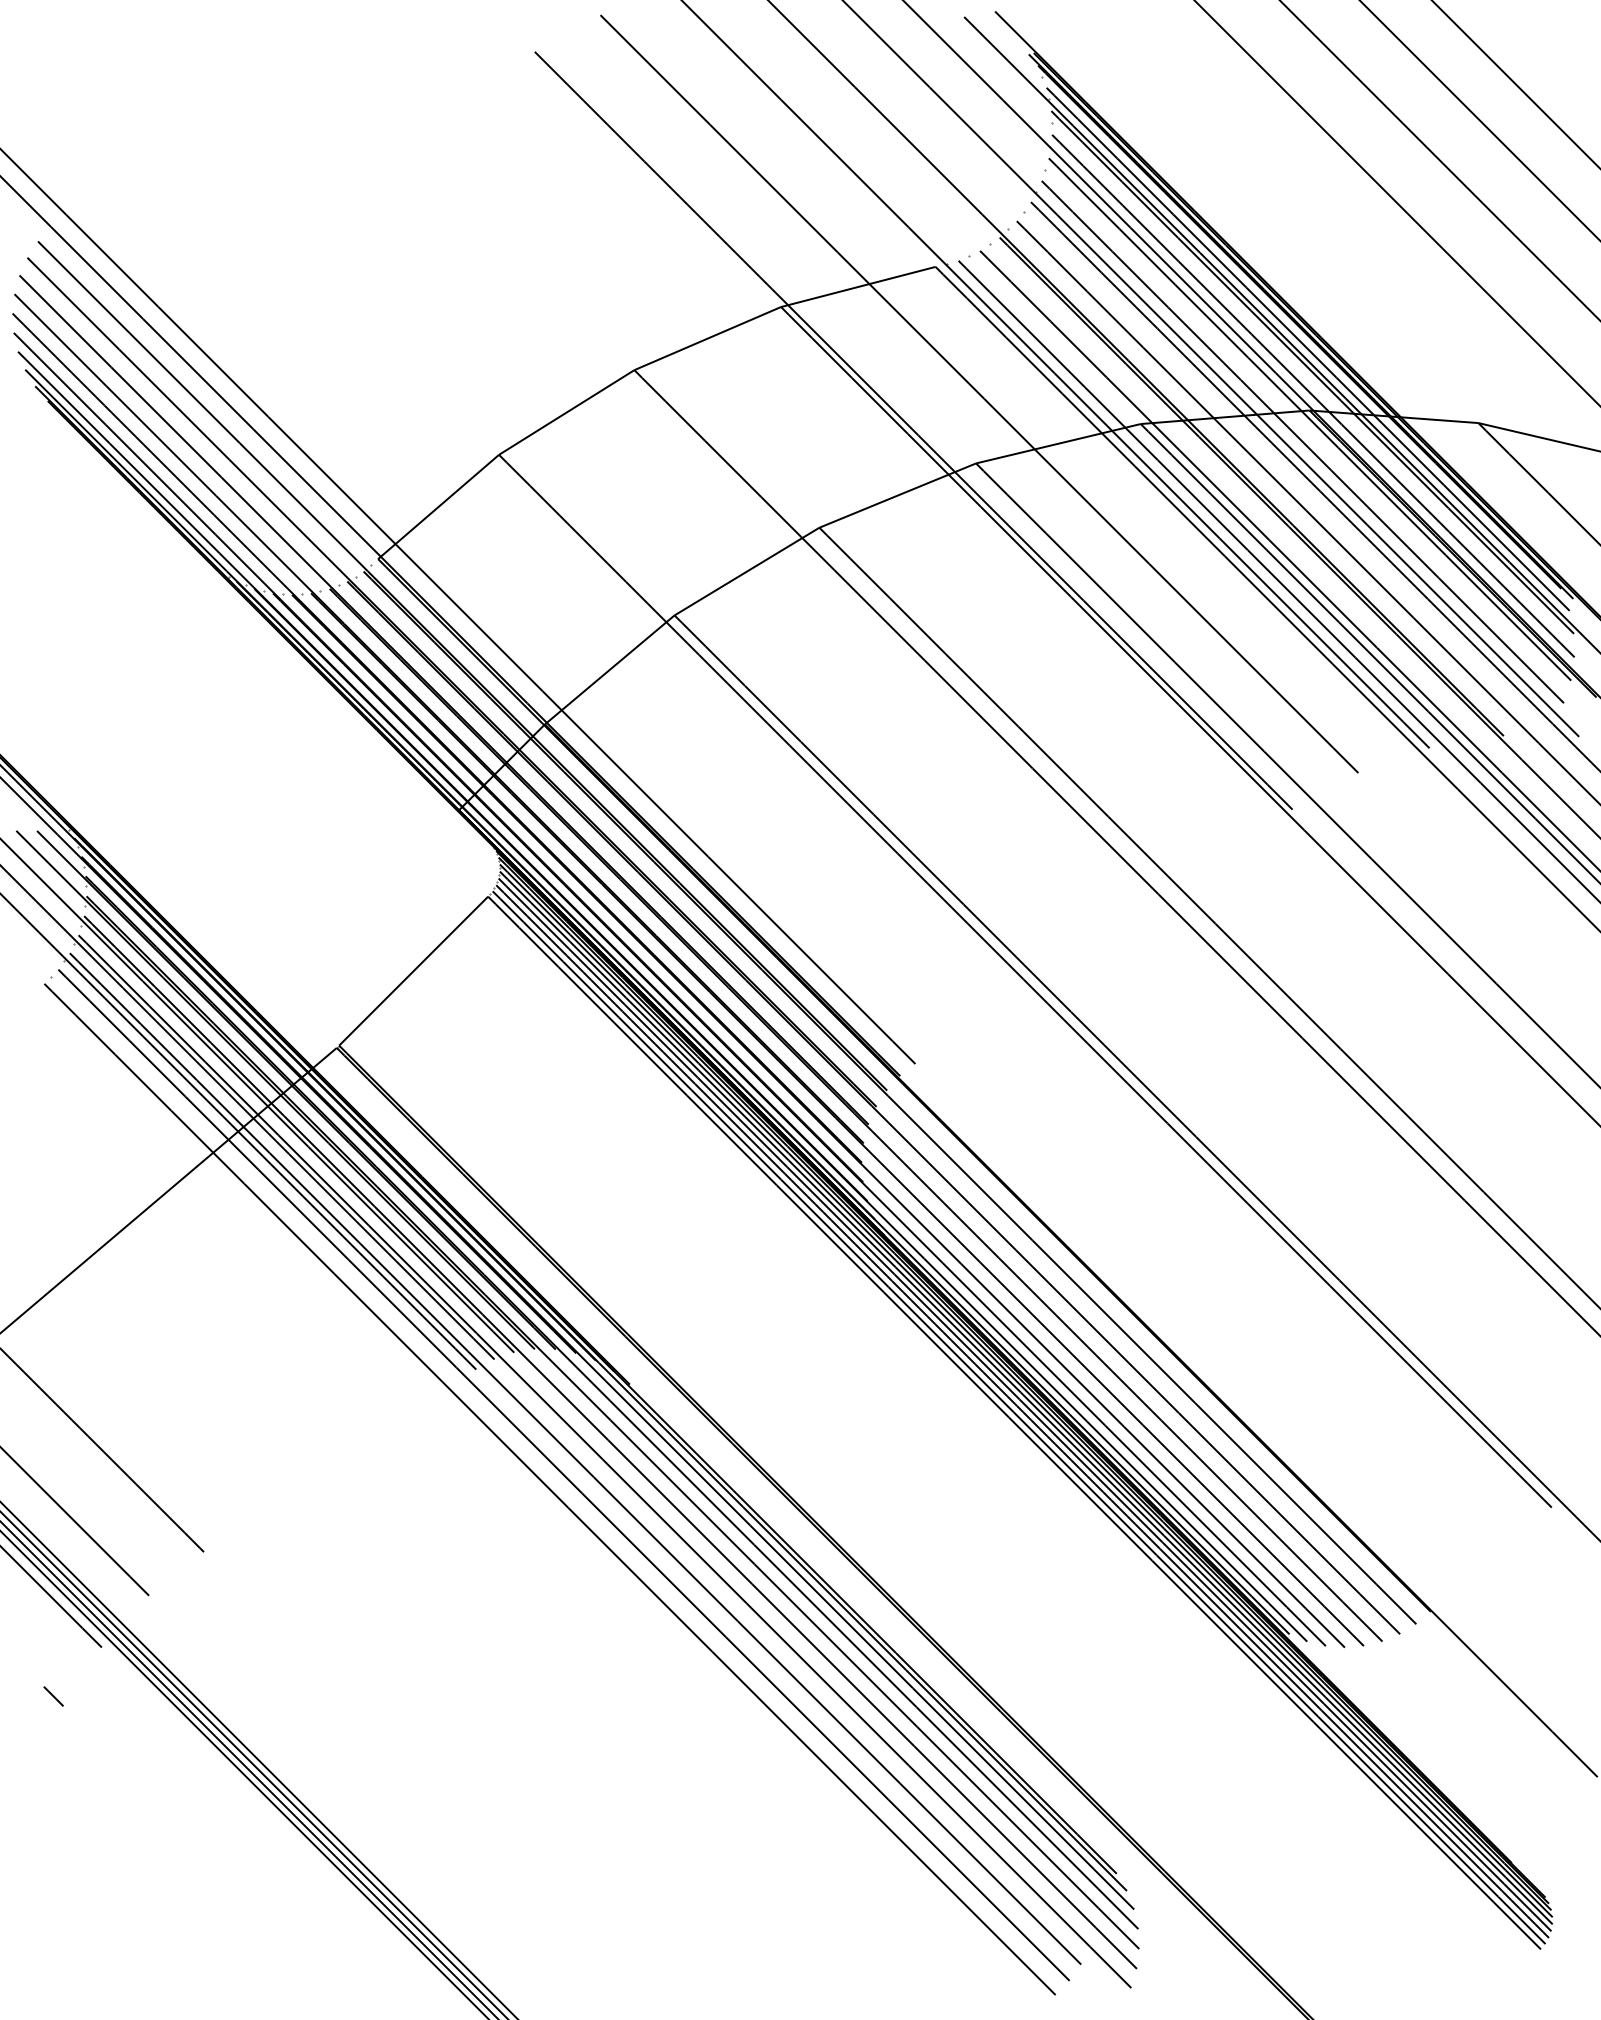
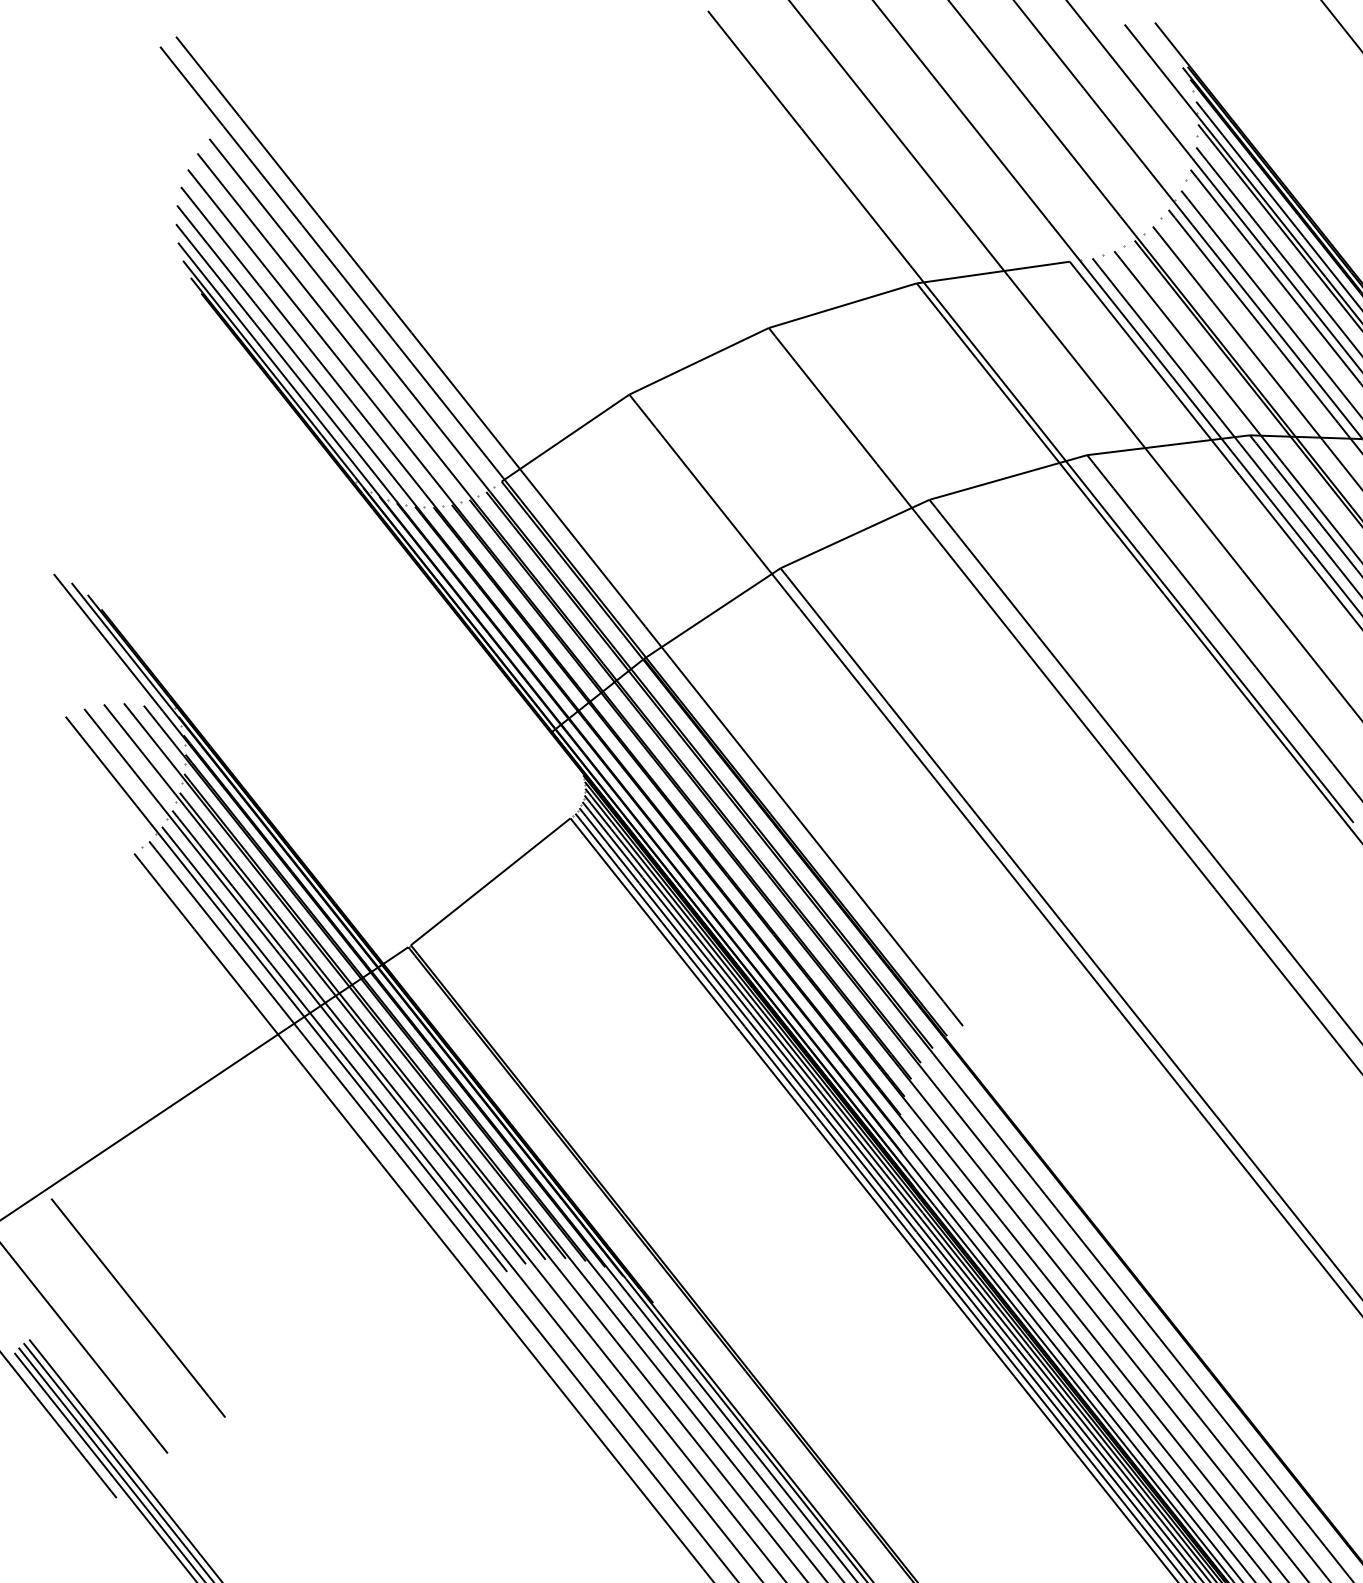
line: (53, 1696) -> (64, 1539), removed

